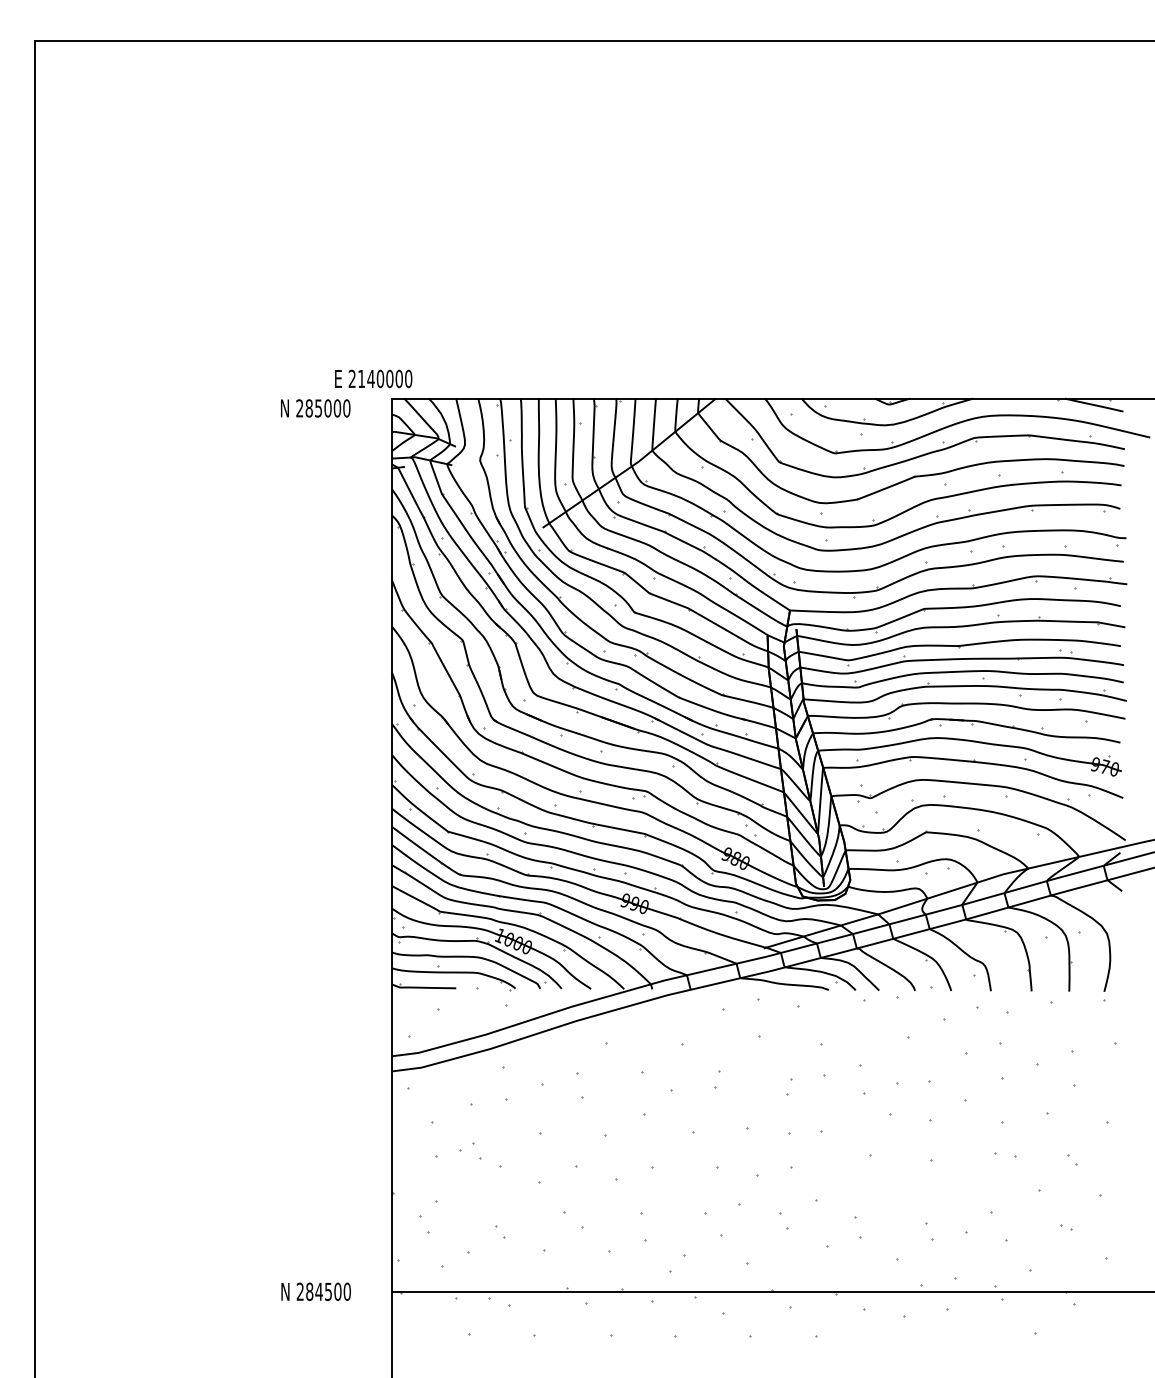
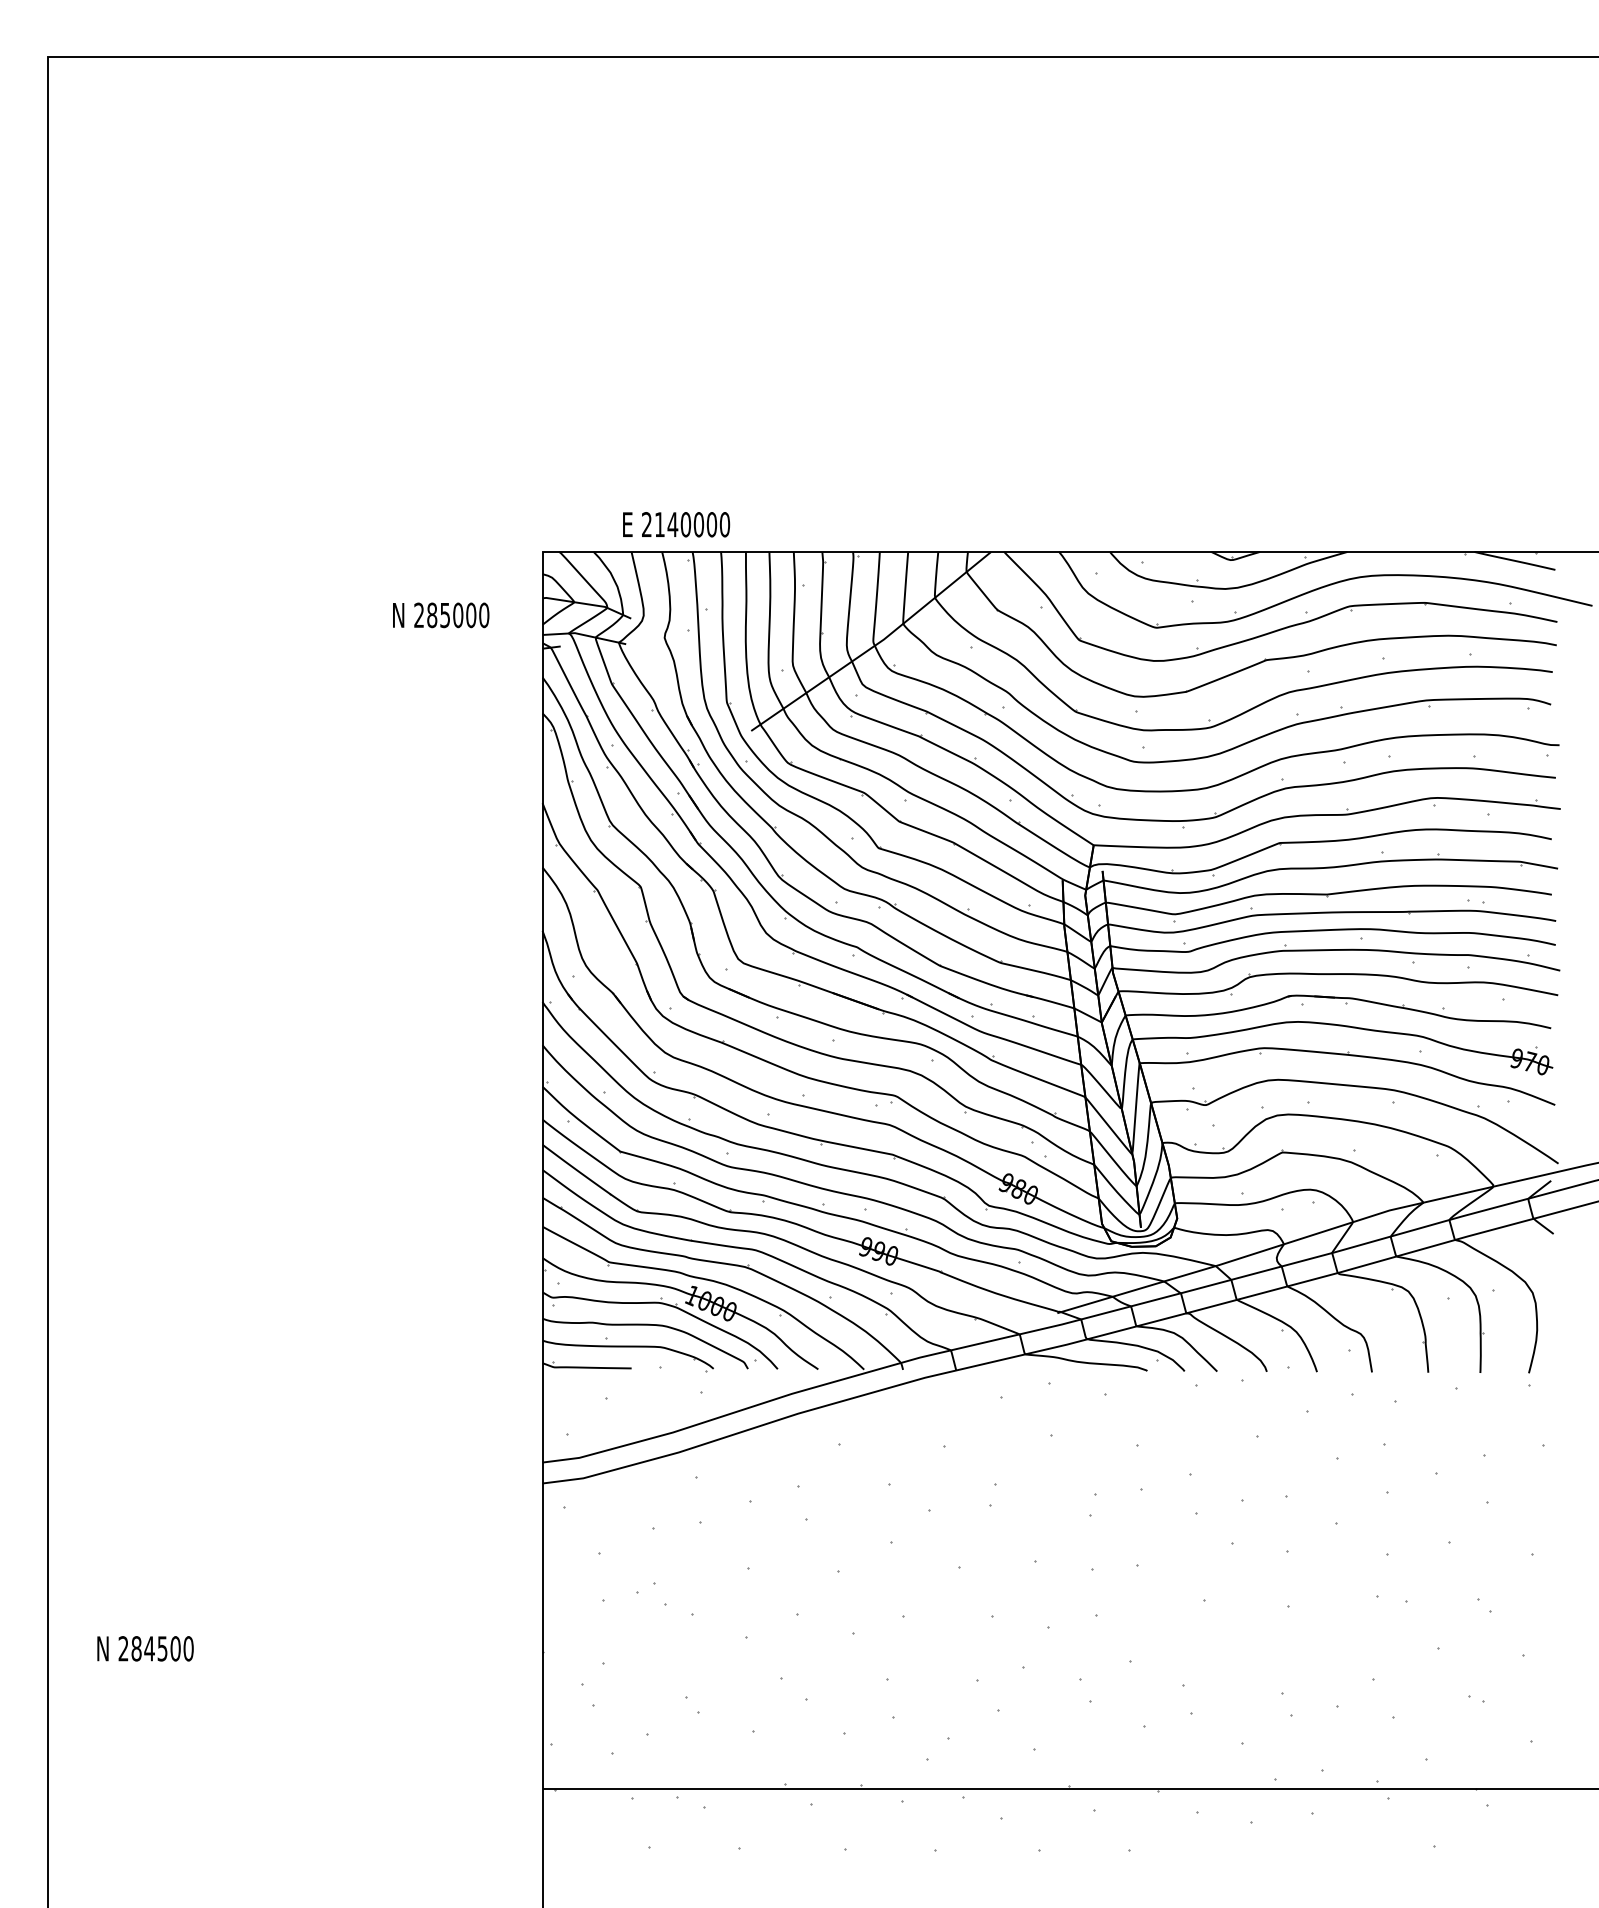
text: (373, 378) -> (676, 524), moved
text: (315, 408) -> (440, 615), moved
text: (315, 1291) -> (144, 1648), moved

